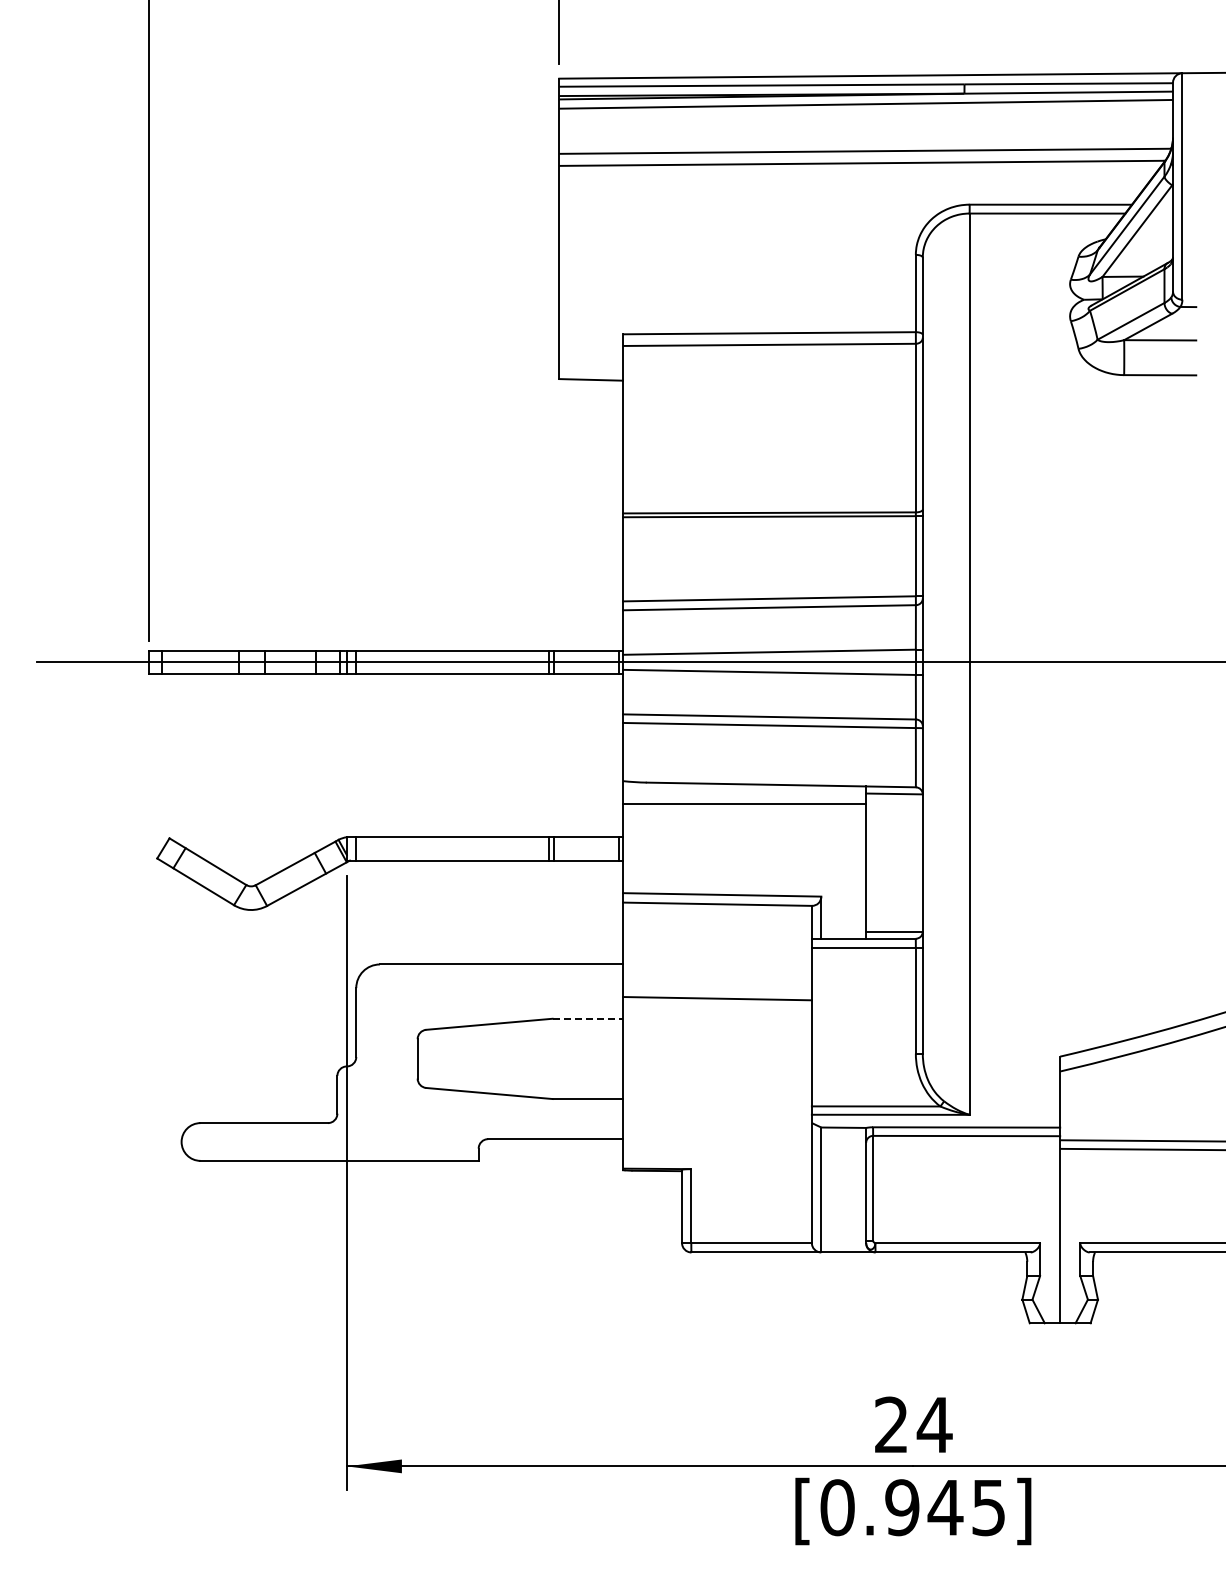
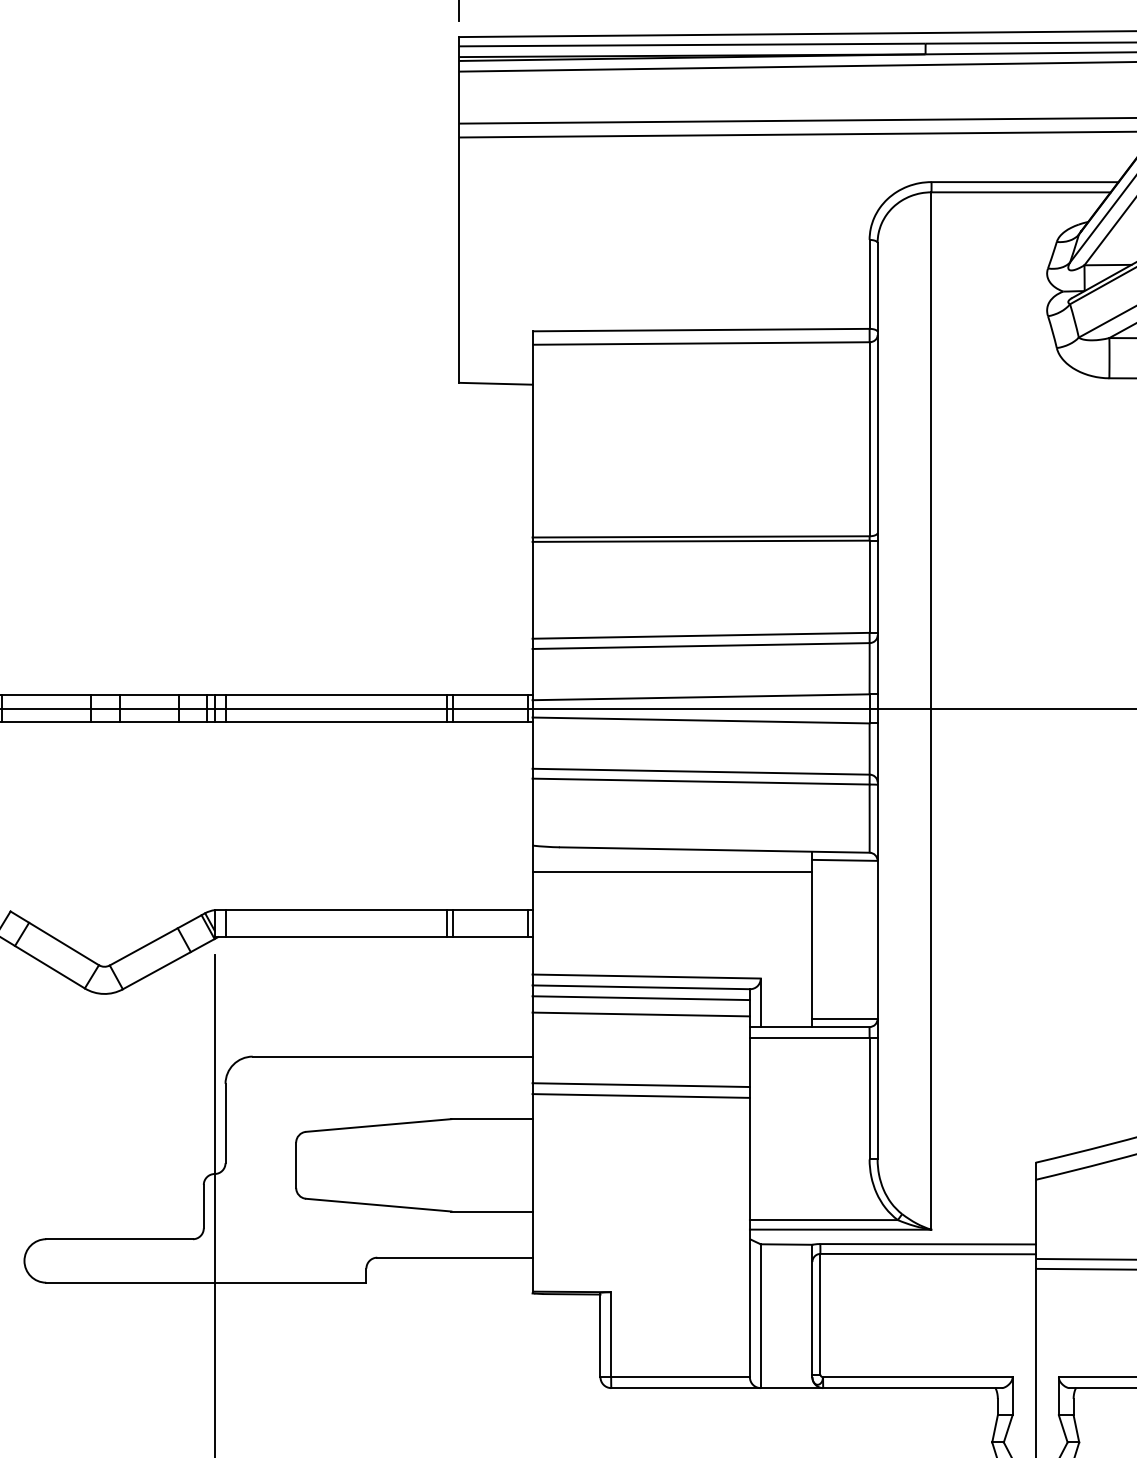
line: (717, 913) -> (641, 997), added
line: (717, 927) -> (641, 1014), added
line: (717, 988) -> (641, 1084), added
line: (588, 1018) -> (492, 1118), dashed -> solid

